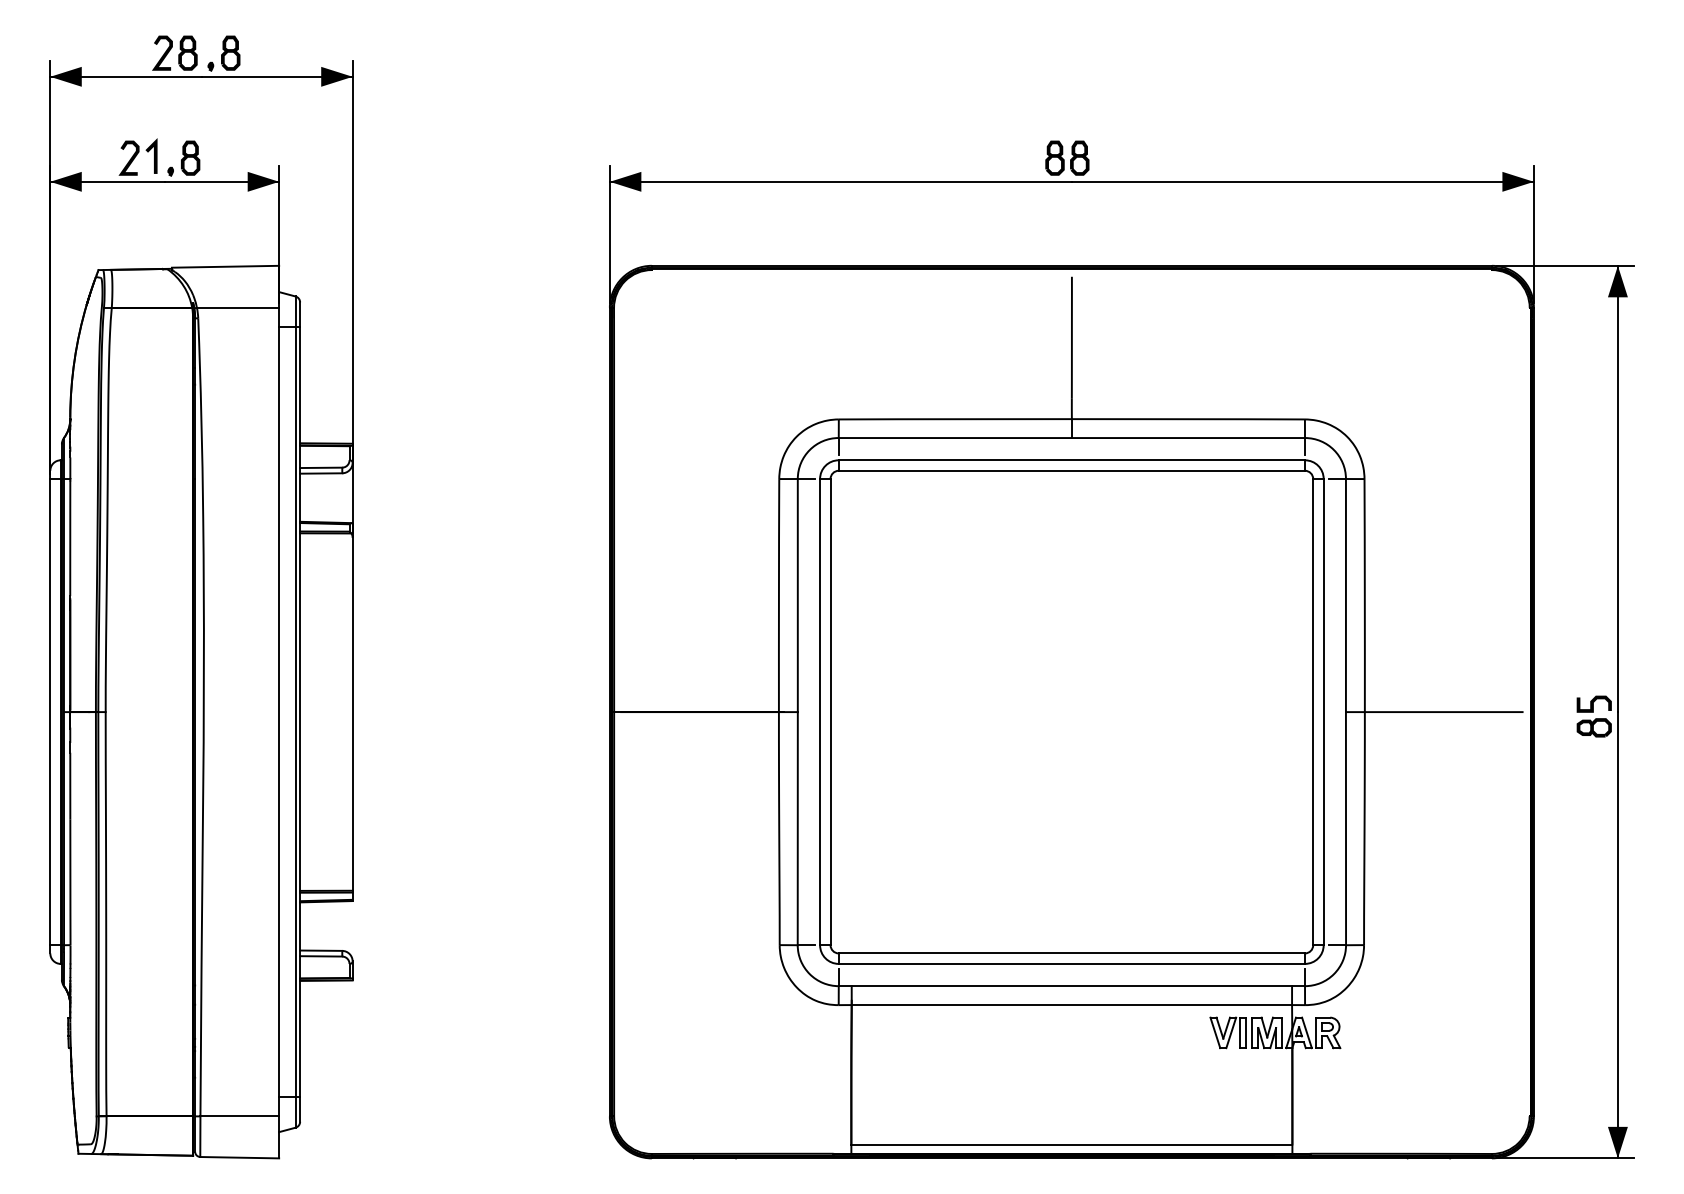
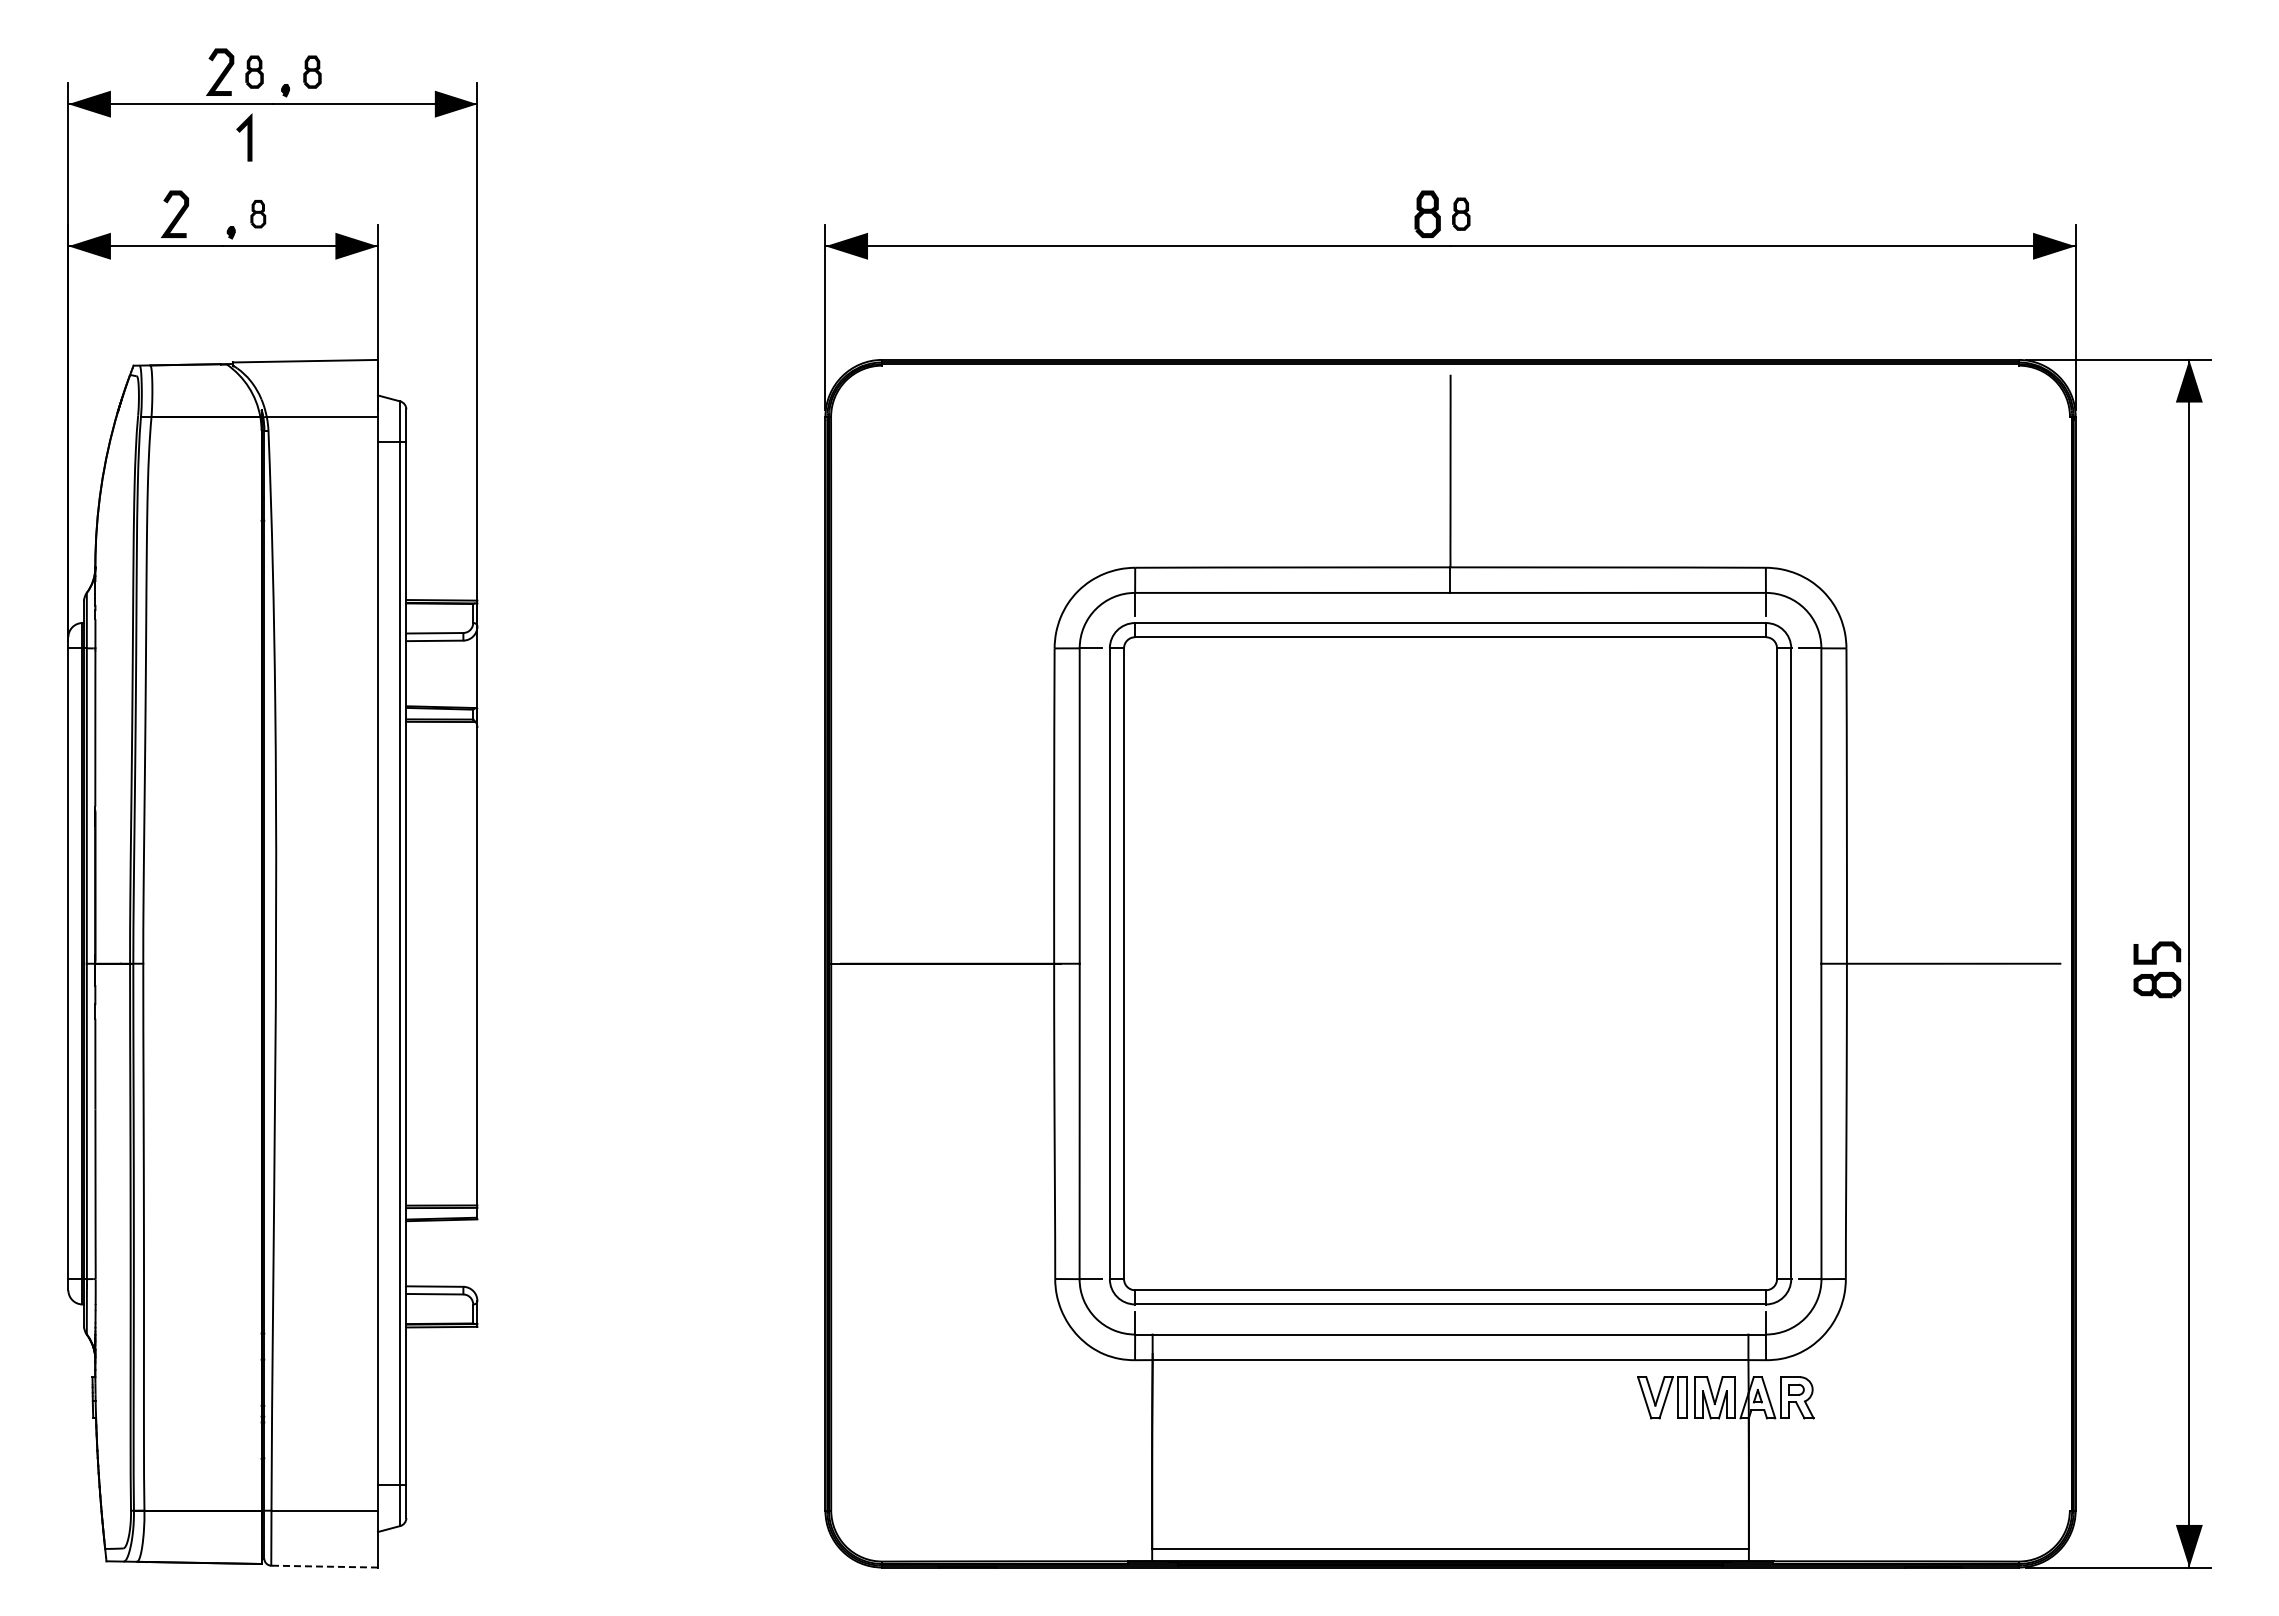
part: (187, 52) -> (254, 71), size x0.7
part: (230, 52) -> (312, 71), size x0.7
line: (153, 156) -> (247, 137), moved
part: (190, 157) -> (258, 213), size x0.6
part: (1079, 157) -> (1461, 213), size x0.7
line: (239, 1157) -> (324, 1566), solid -> dashed

